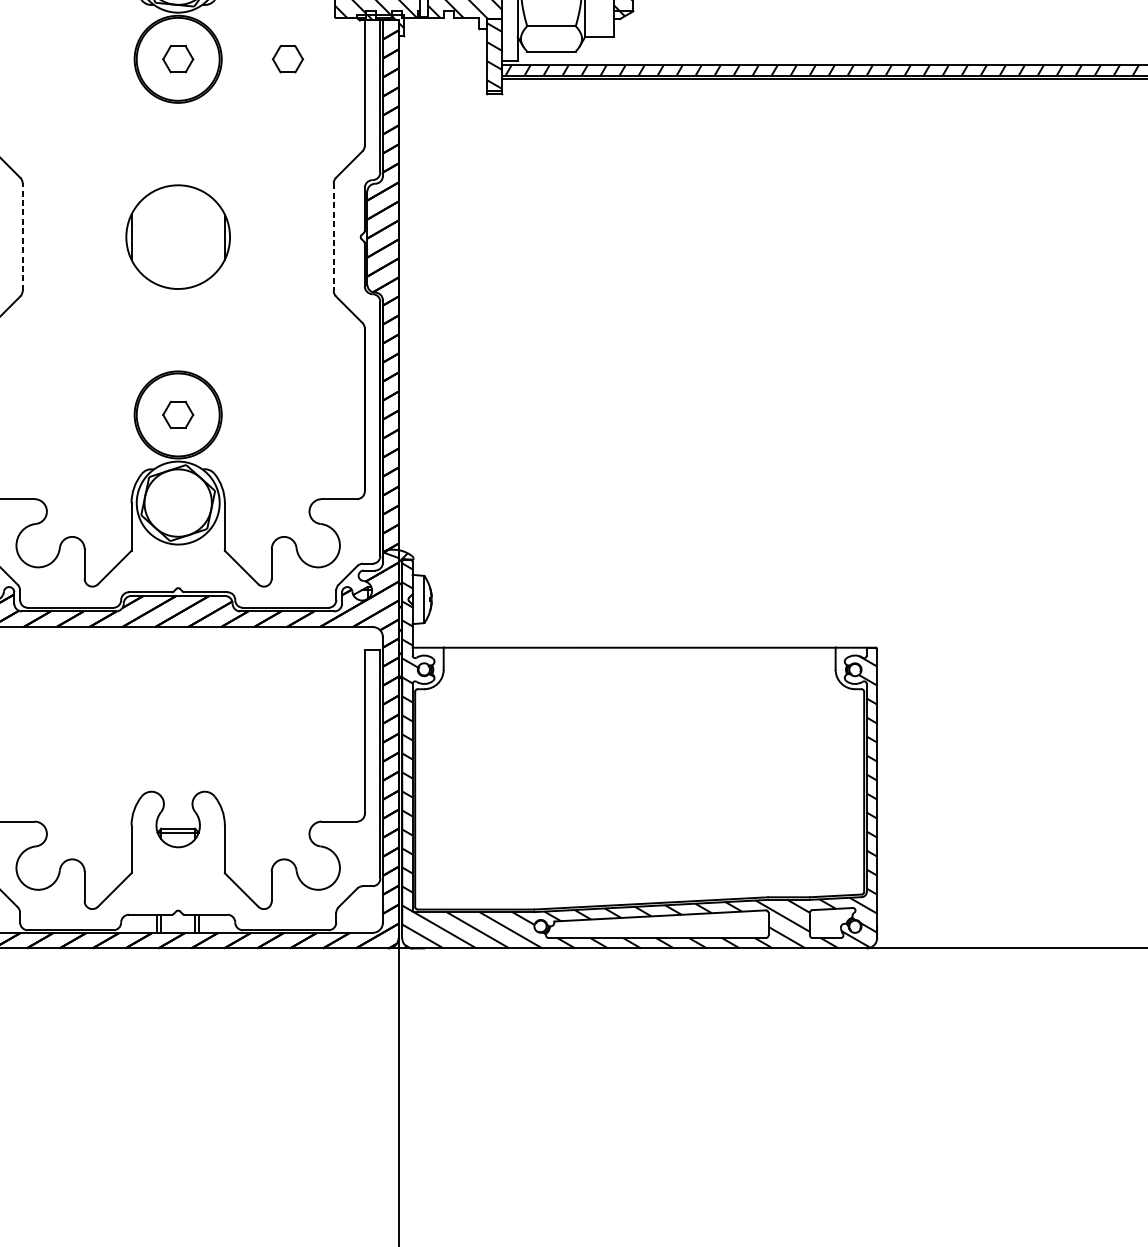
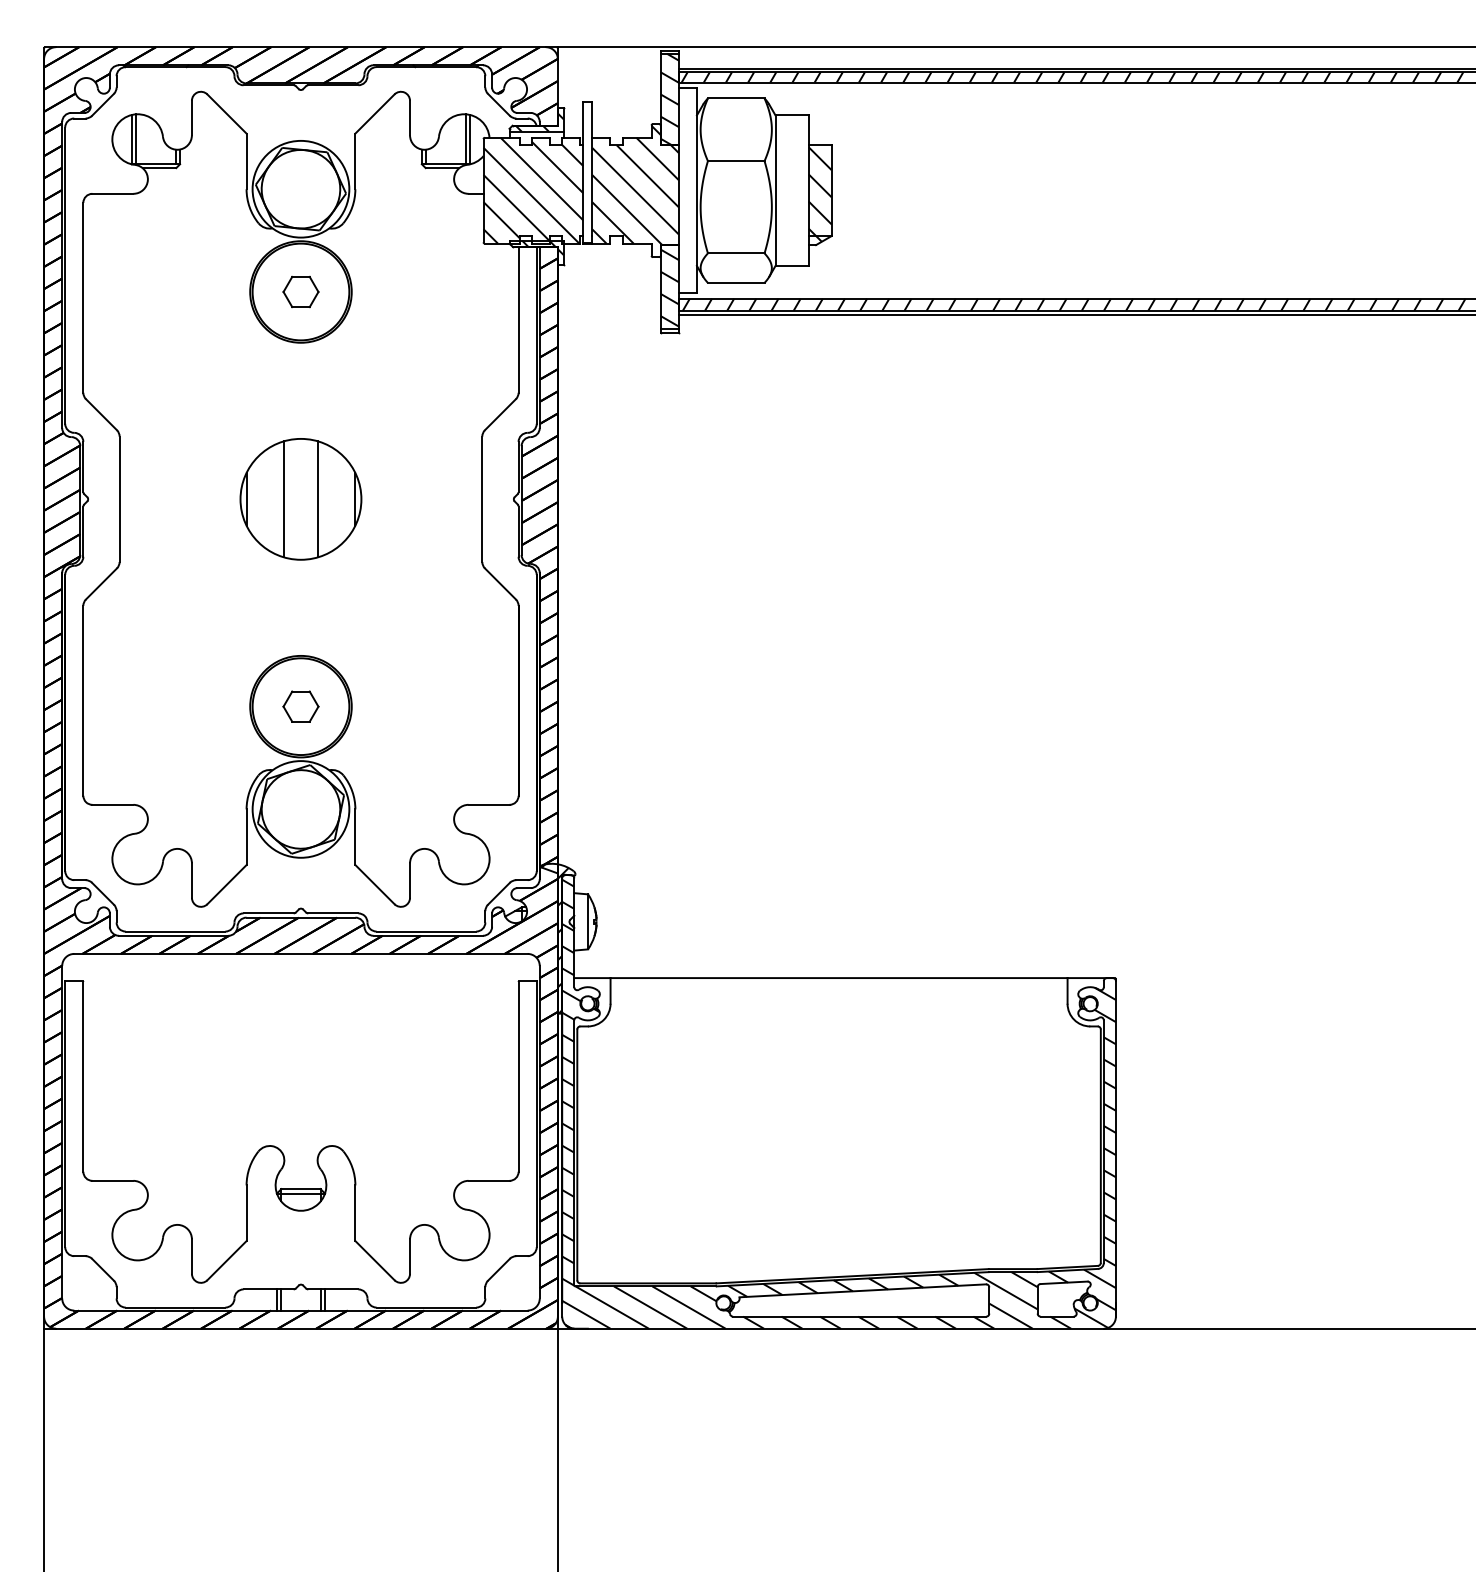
part: (287, 58) -> (428, 291), removed
line: (22, 237) -> (119, 499), dashed -> solid
line: (164, 237) -> (284, 499), added
line: (192, 237) -> (317, 499), added
line: (333, 237) -> (482, 499), dashed -> solid

